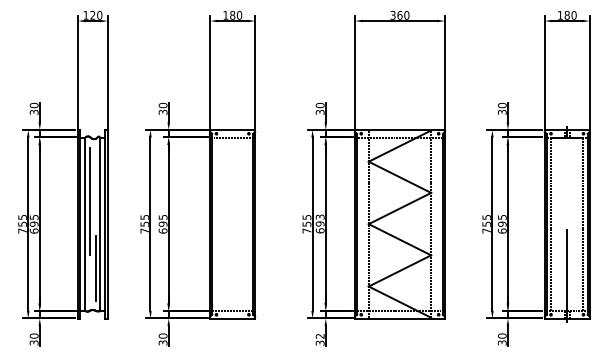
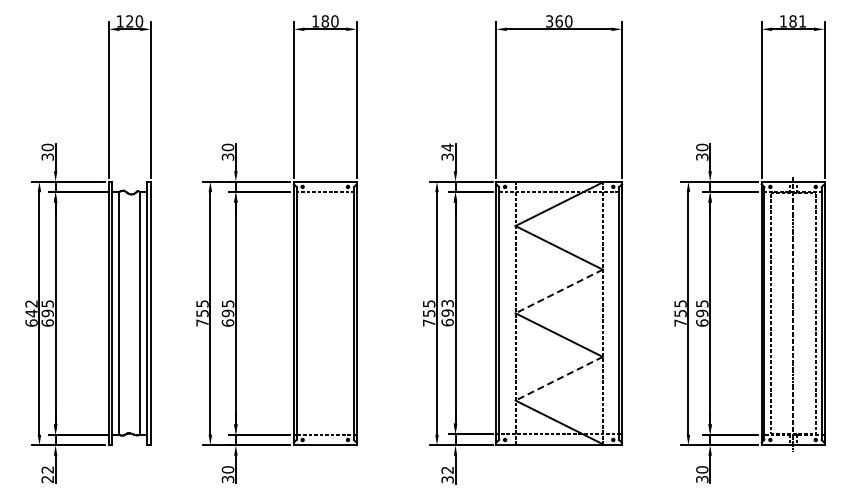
text: (573, 15) -> (802, 21), 180 -> 181
text: (320, 105) -> (447, 147), 30 -> 34
line: (89, 201) -> (125, 281), removed
line: (400, 208) -> (559, 291), solid -> dashed
text: (22, 224) -> (31, 313), 755 -> 642
line: (95, 268) -> (133, 375), removed
line: (400, 270) -> (559, 378), solid -> dashed
text: (34, 339) -> (47, 474), 30 -> 22

